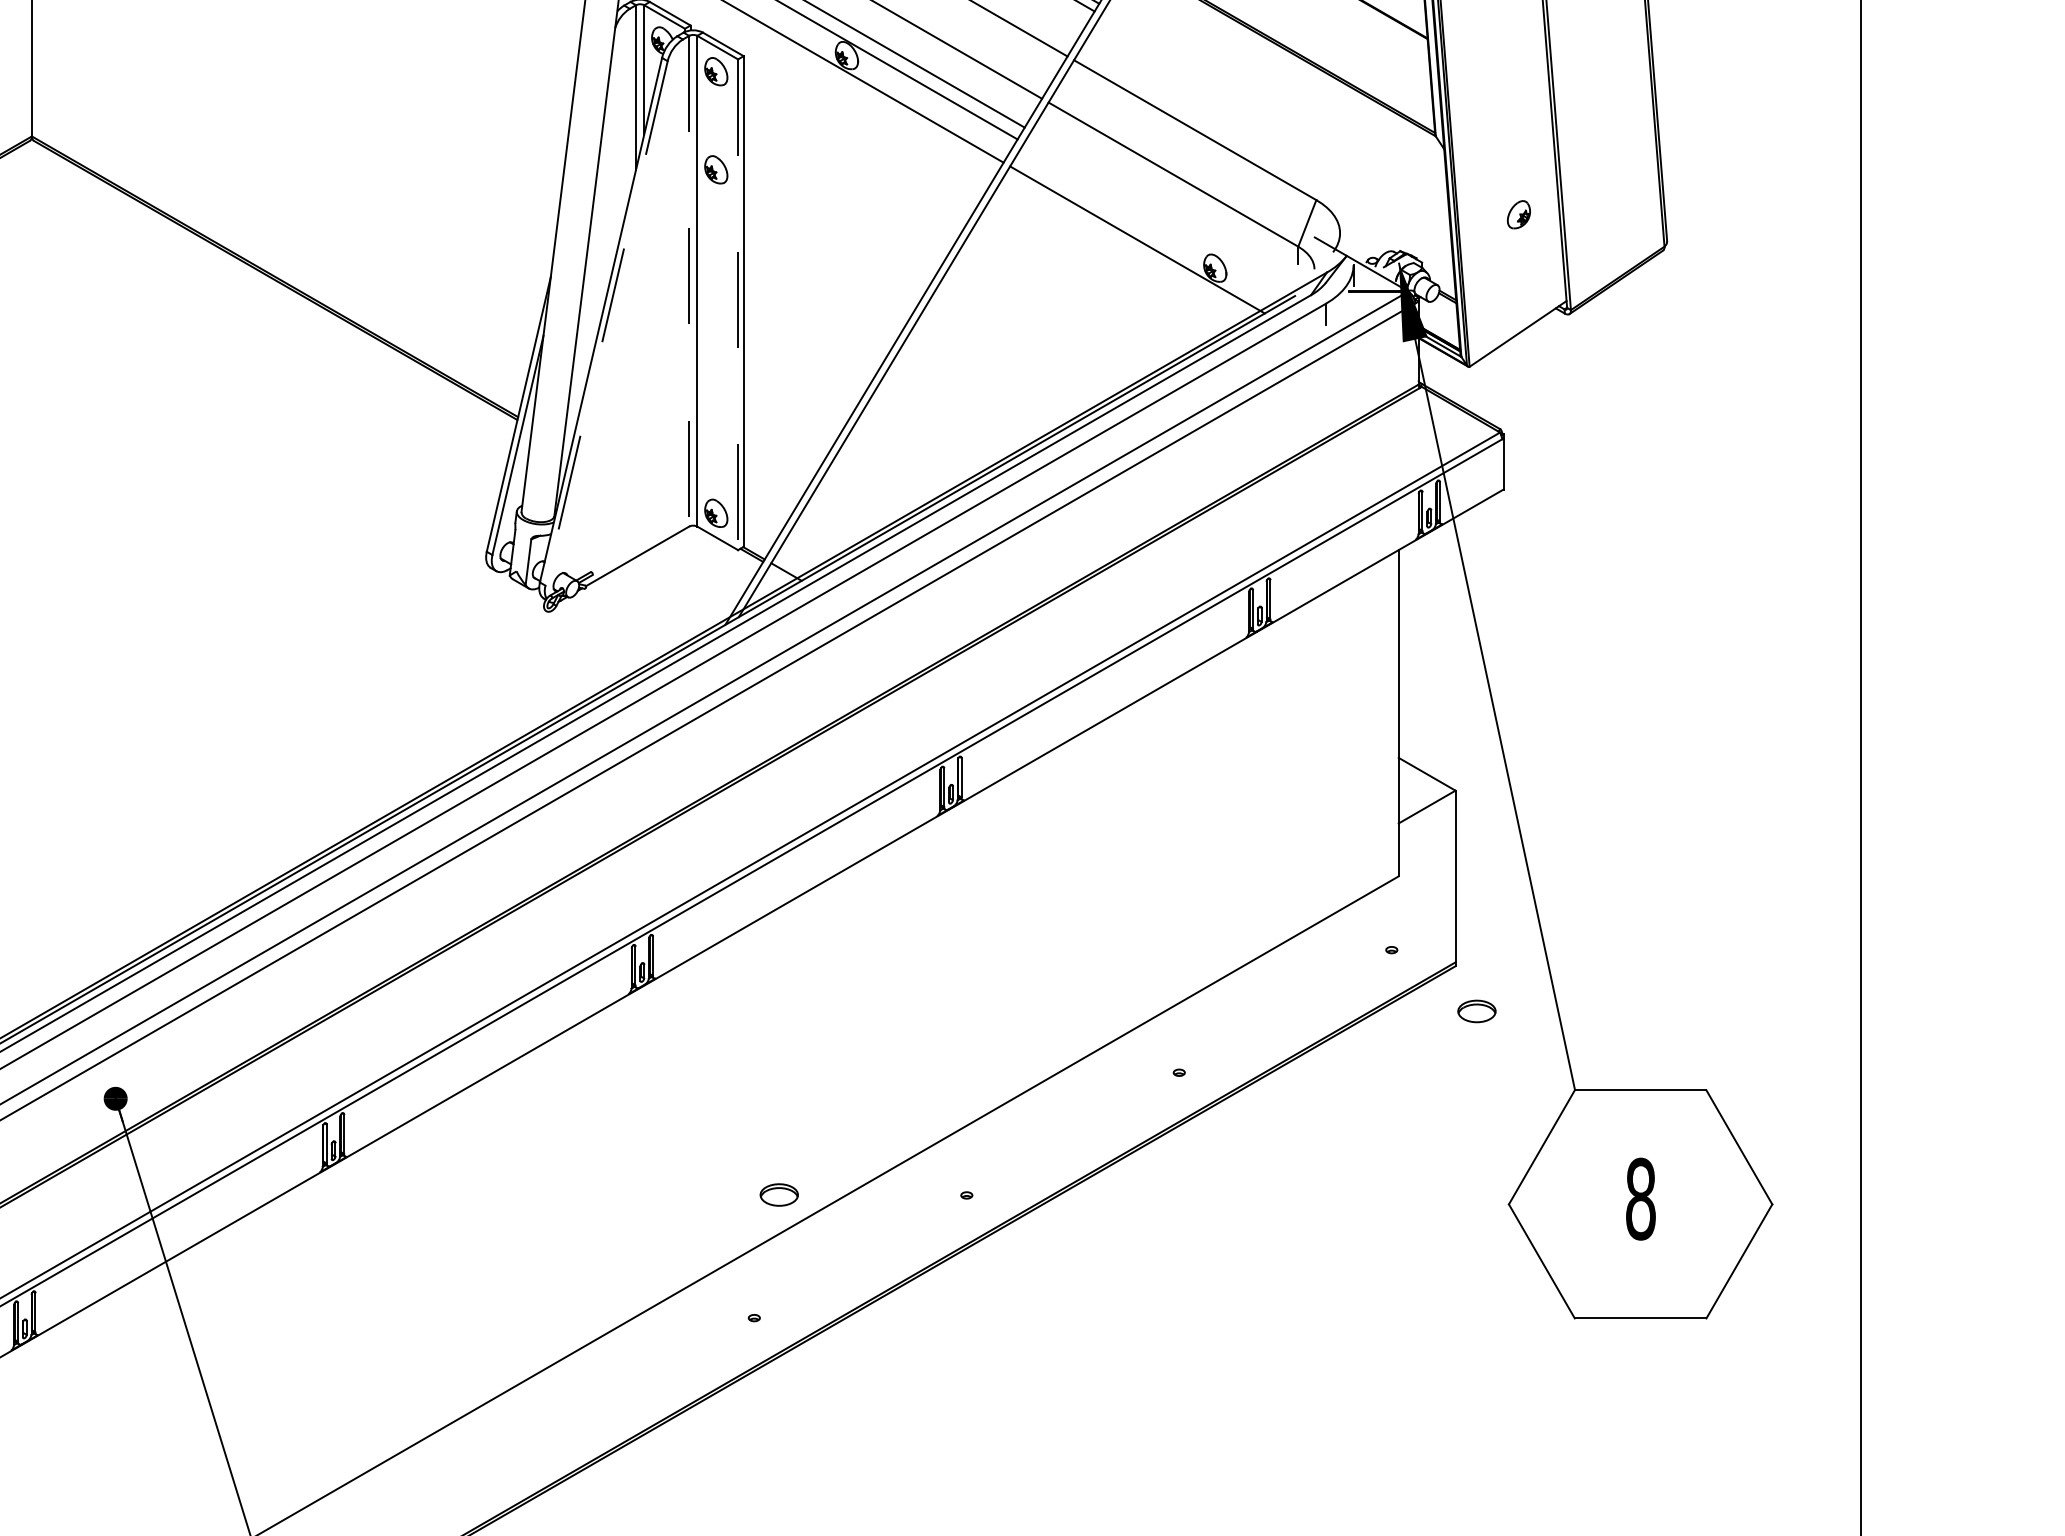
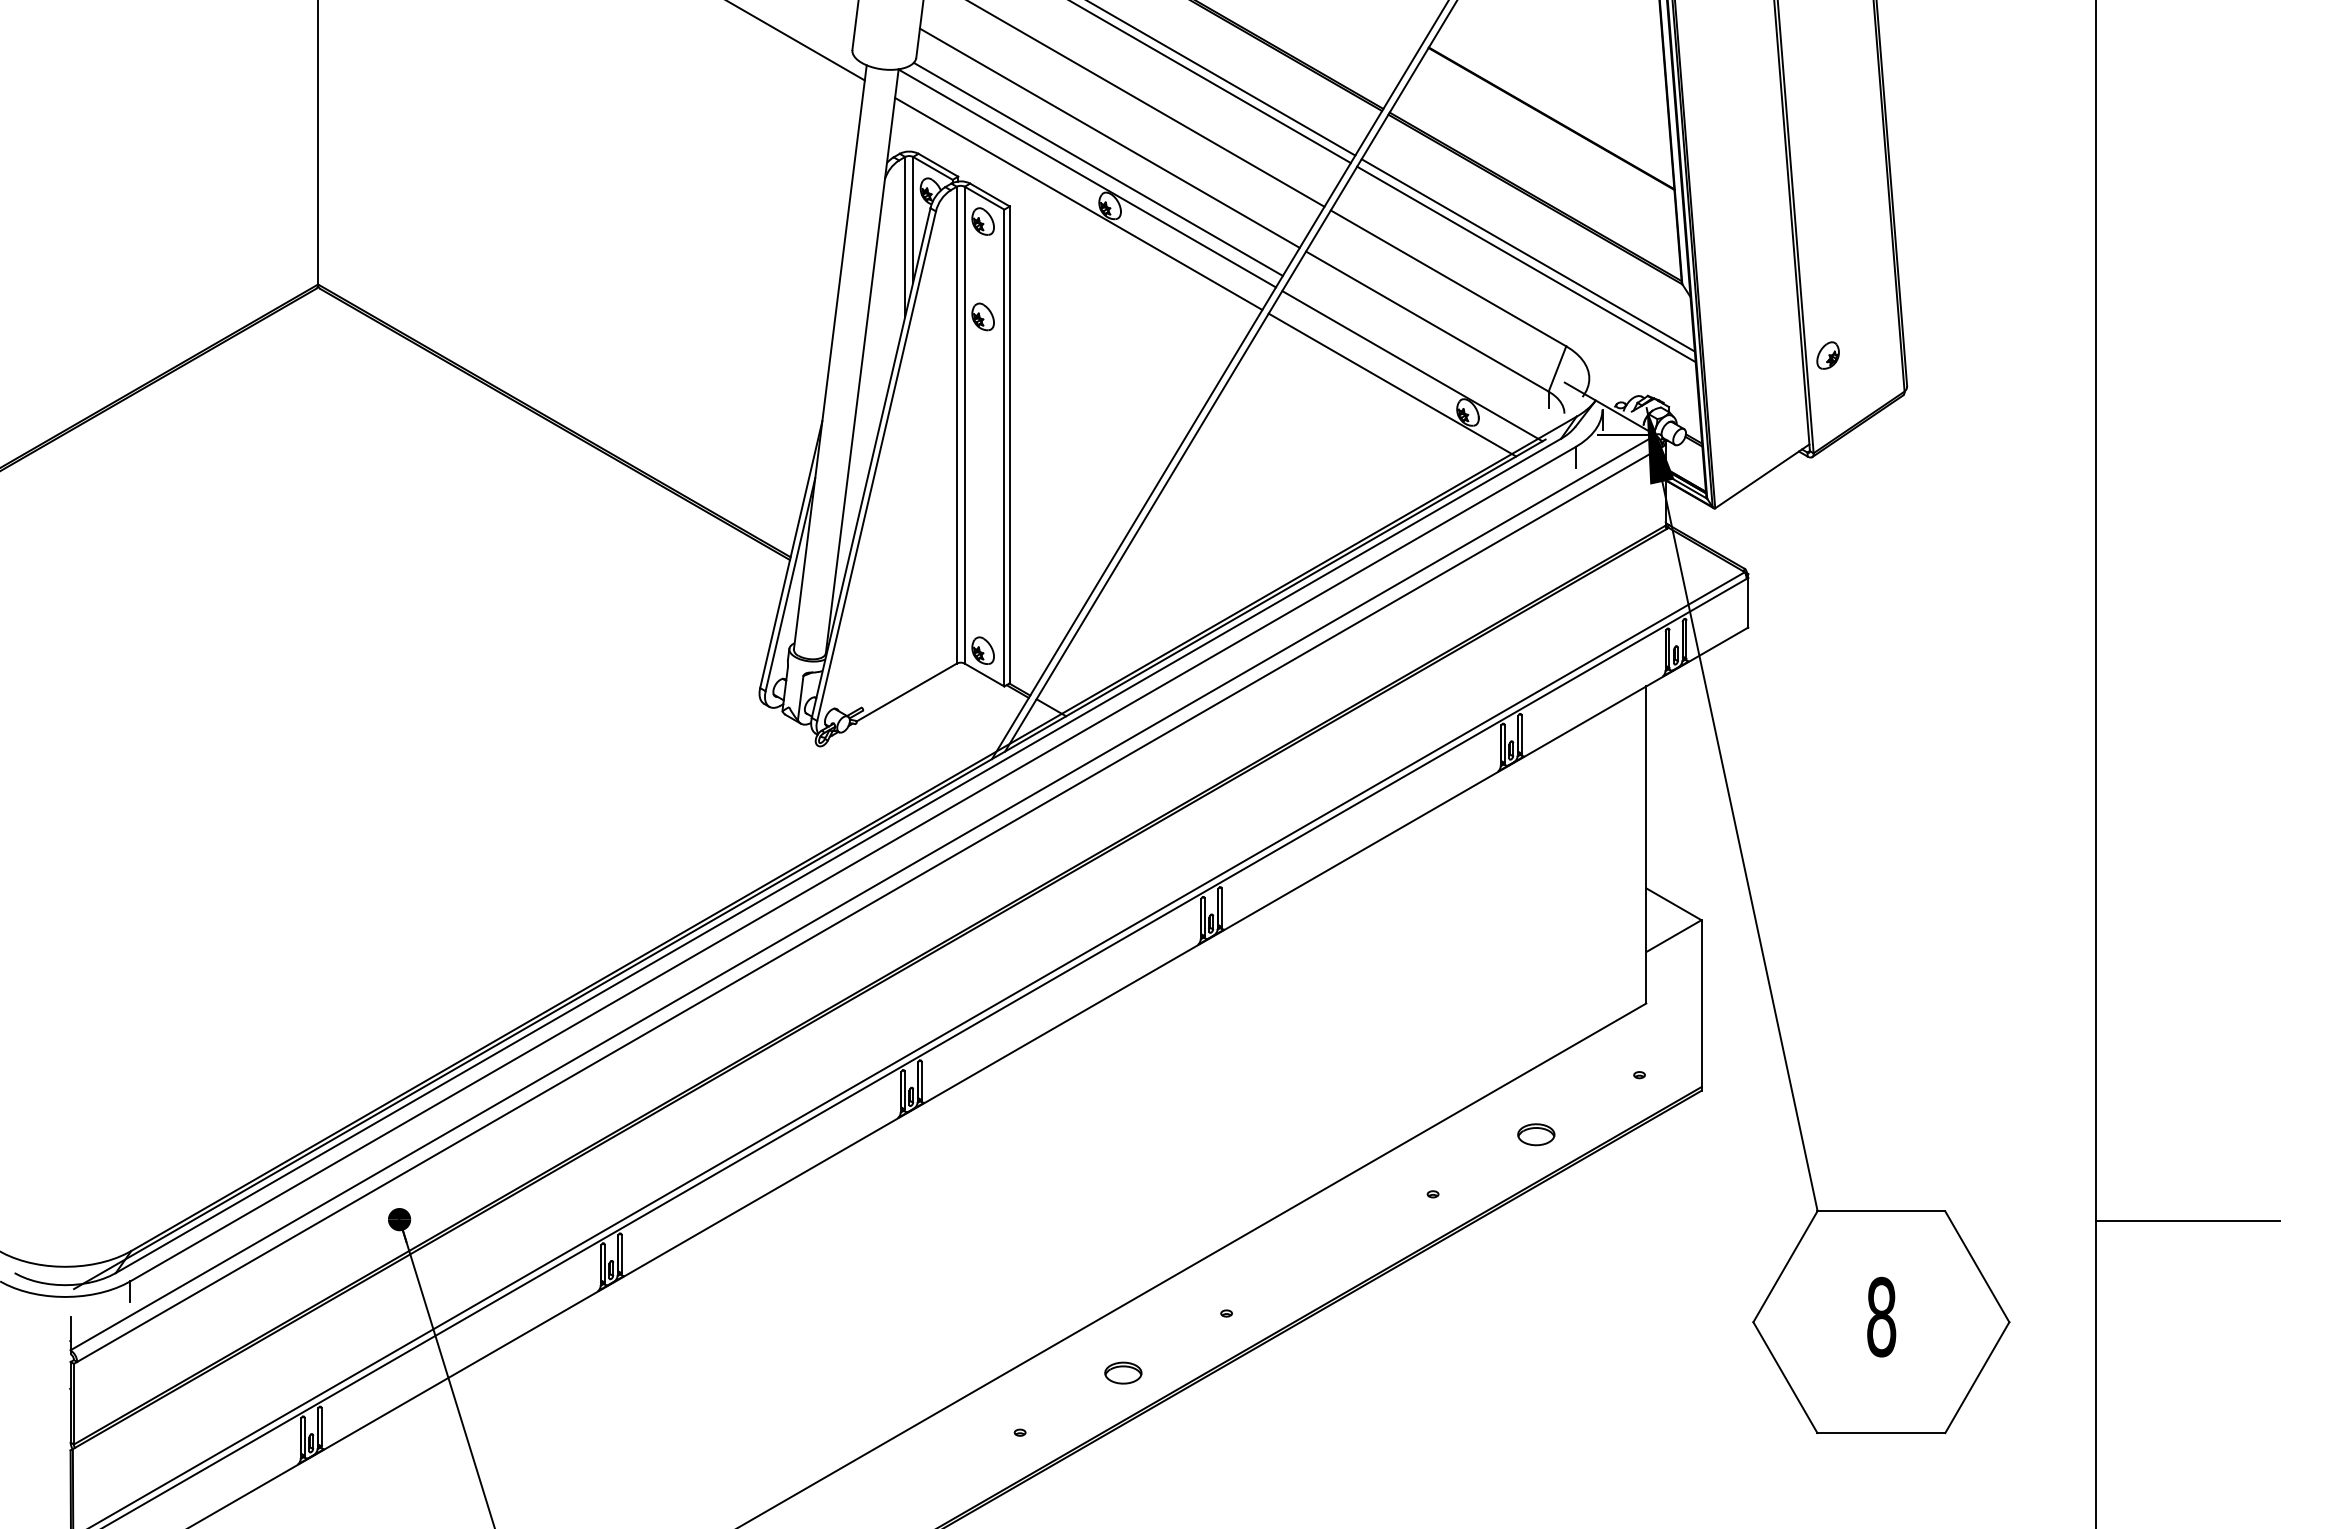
line: (1276, 106) -> (1527, 255), added
line: (1275, 115) -> (1526, 264), added
part: (1518, 214) -> (1827, 355), moved
line: (1158, 220) -> (1412, 366), added
line: (688, 281) -> (956, 425), dashed -> solid
line: (738, 305) -> (1004, 448), dashed -> solid
line: (606, 323) -> (876, 466), dashed -> solid
part: (1477, 1011) -> (1536, 1134), moved
line: (1955, 1099) -> (2187, 1220), added
part: (779, 1194) -> (1123, 1372), moved

